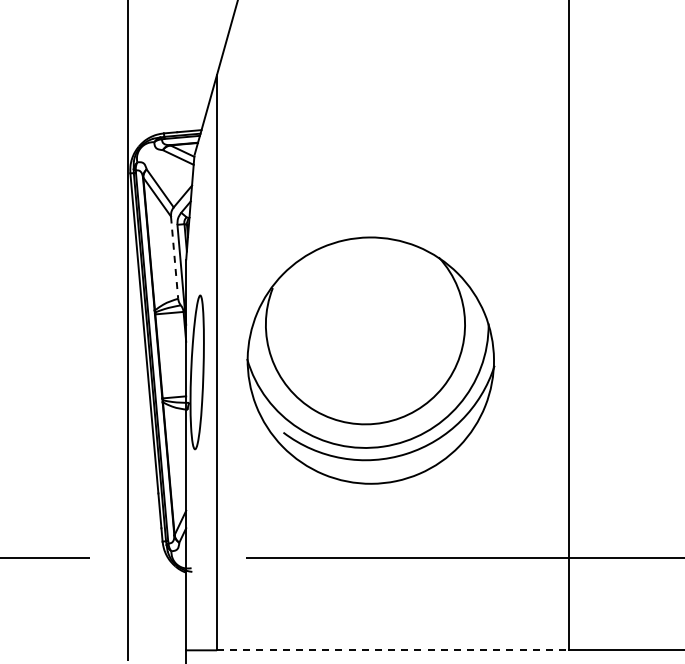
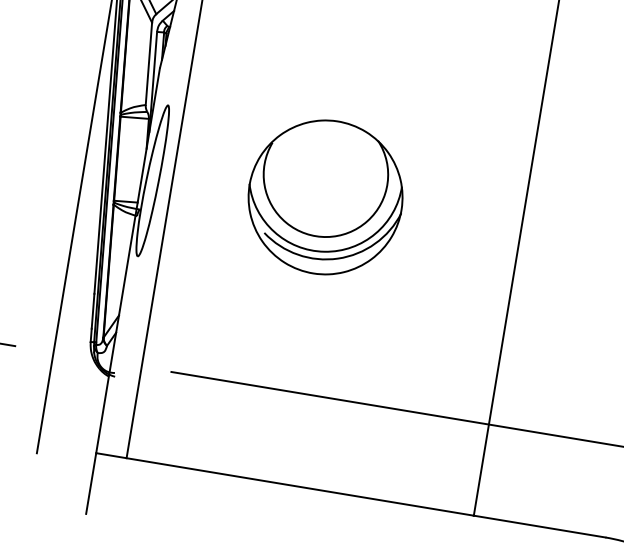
line: (174, 258) -> (148, 64), dashed -> solid
part: (370, 360) -> (325, 197), size x0.62
line: (392, 650) -> (299, 487), dashed -> solid

